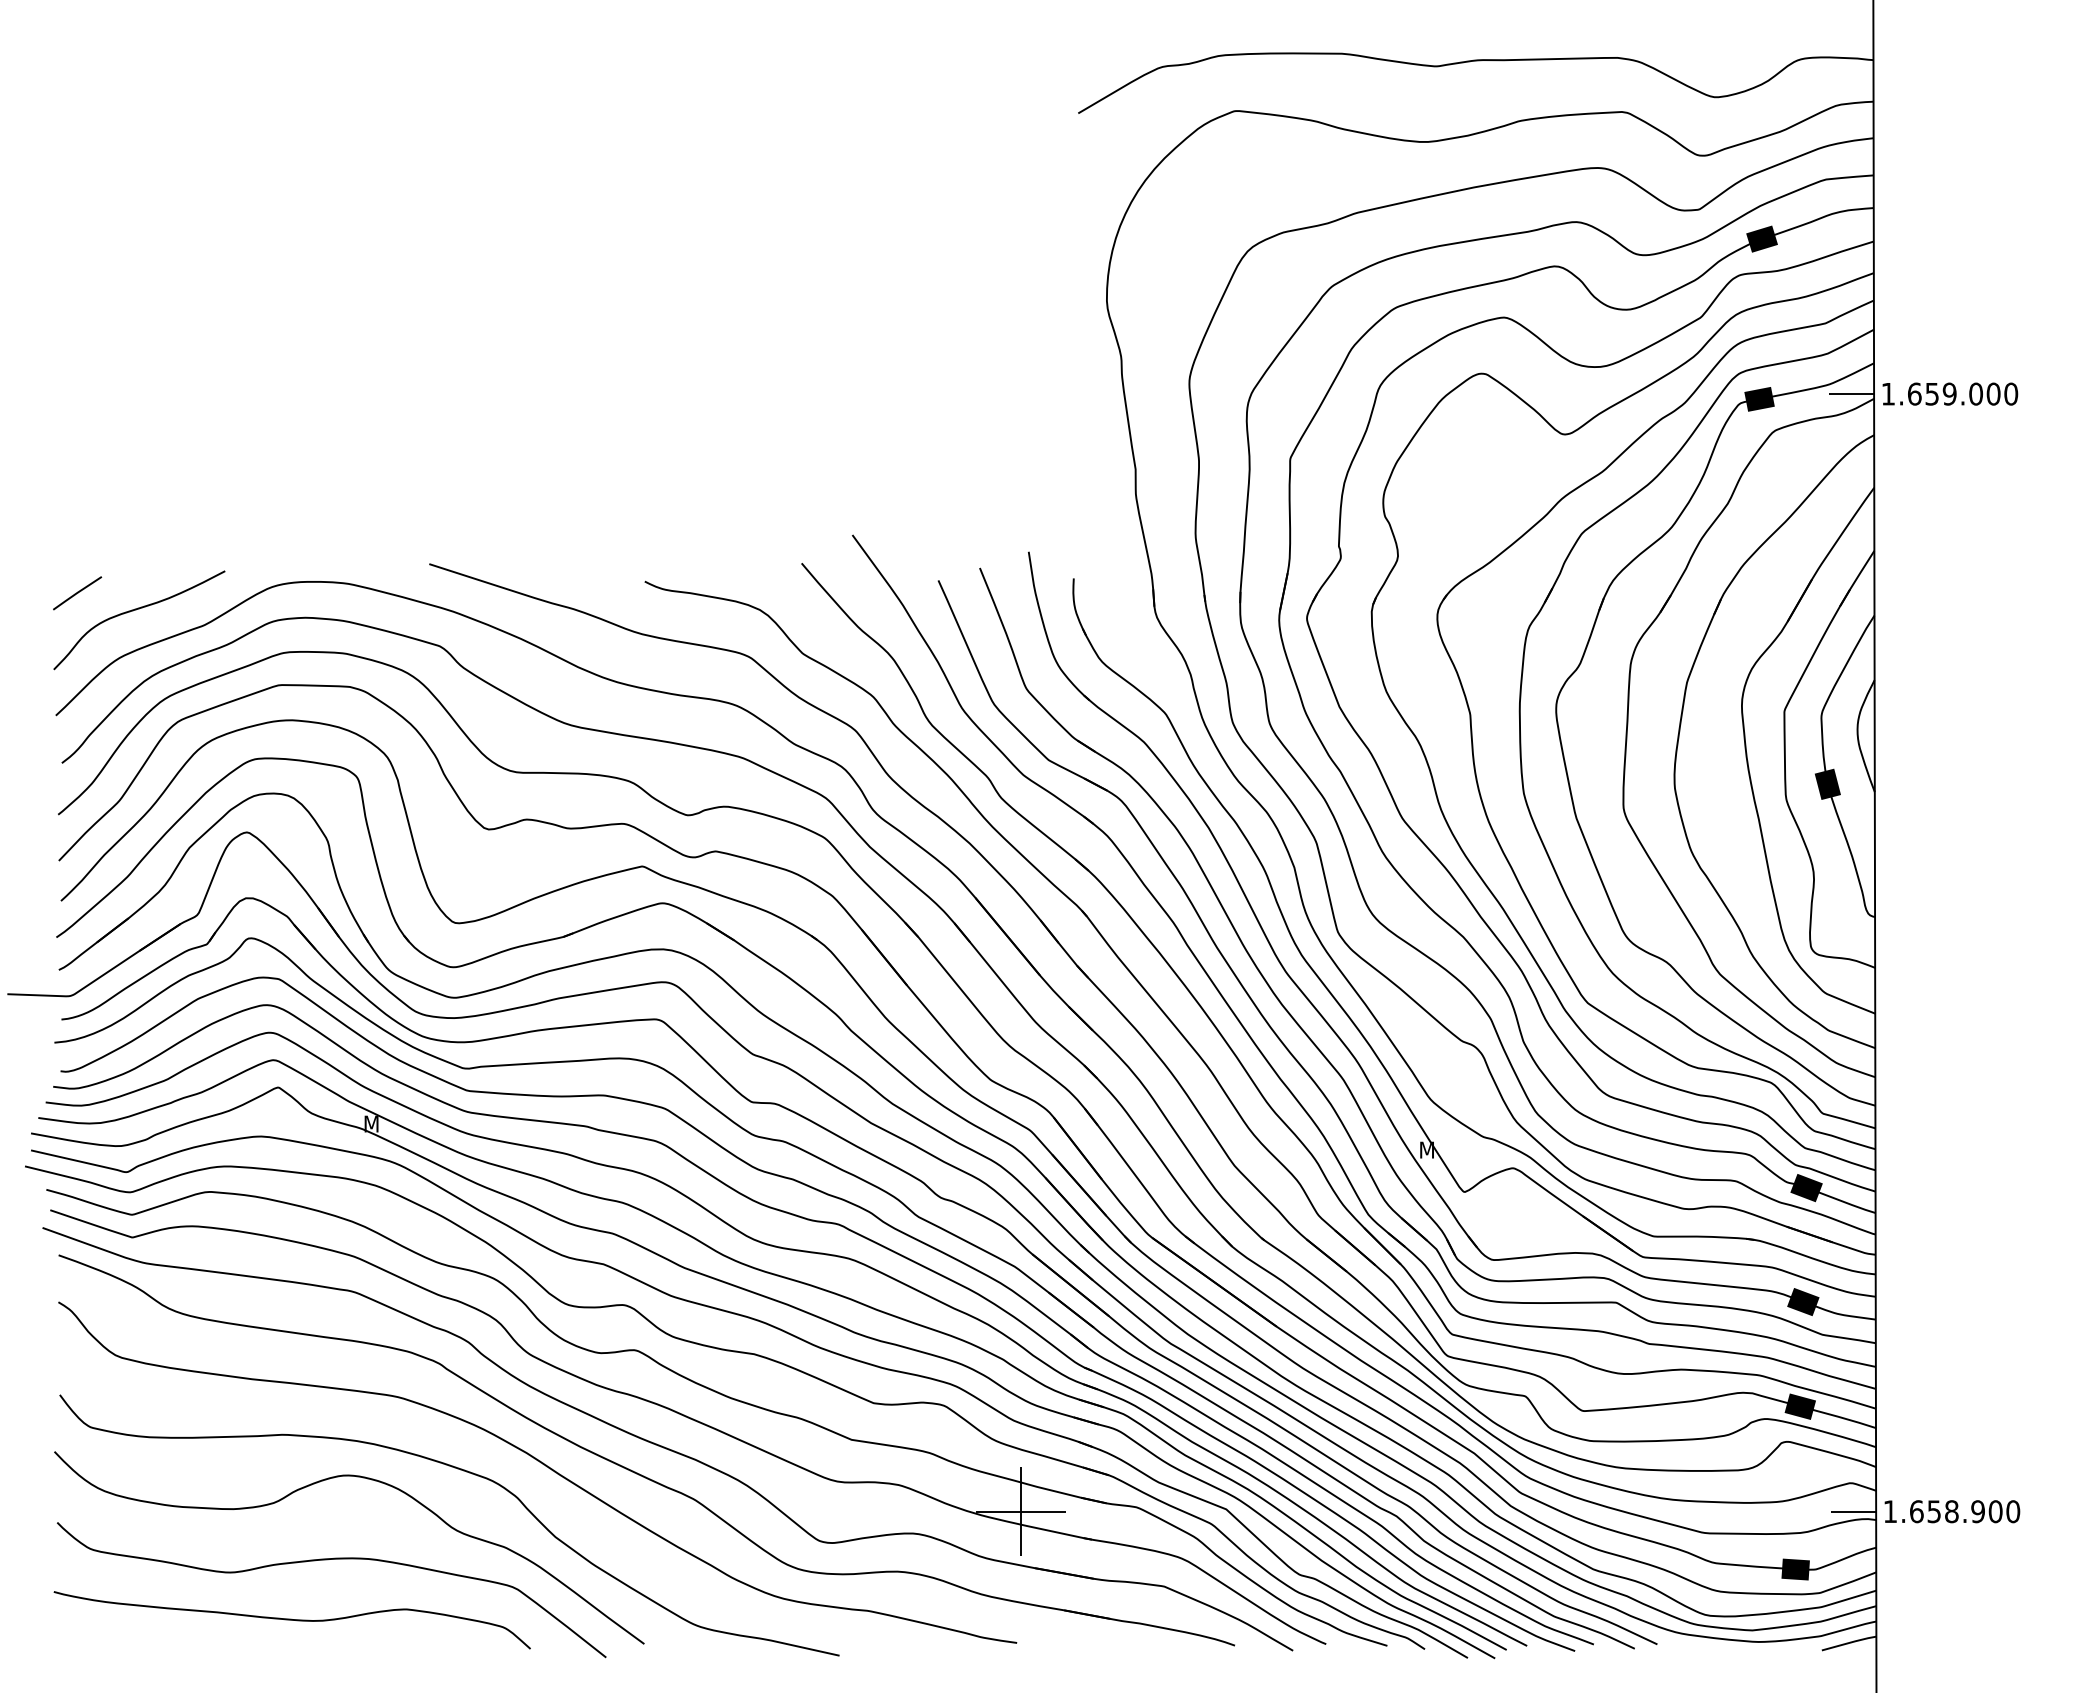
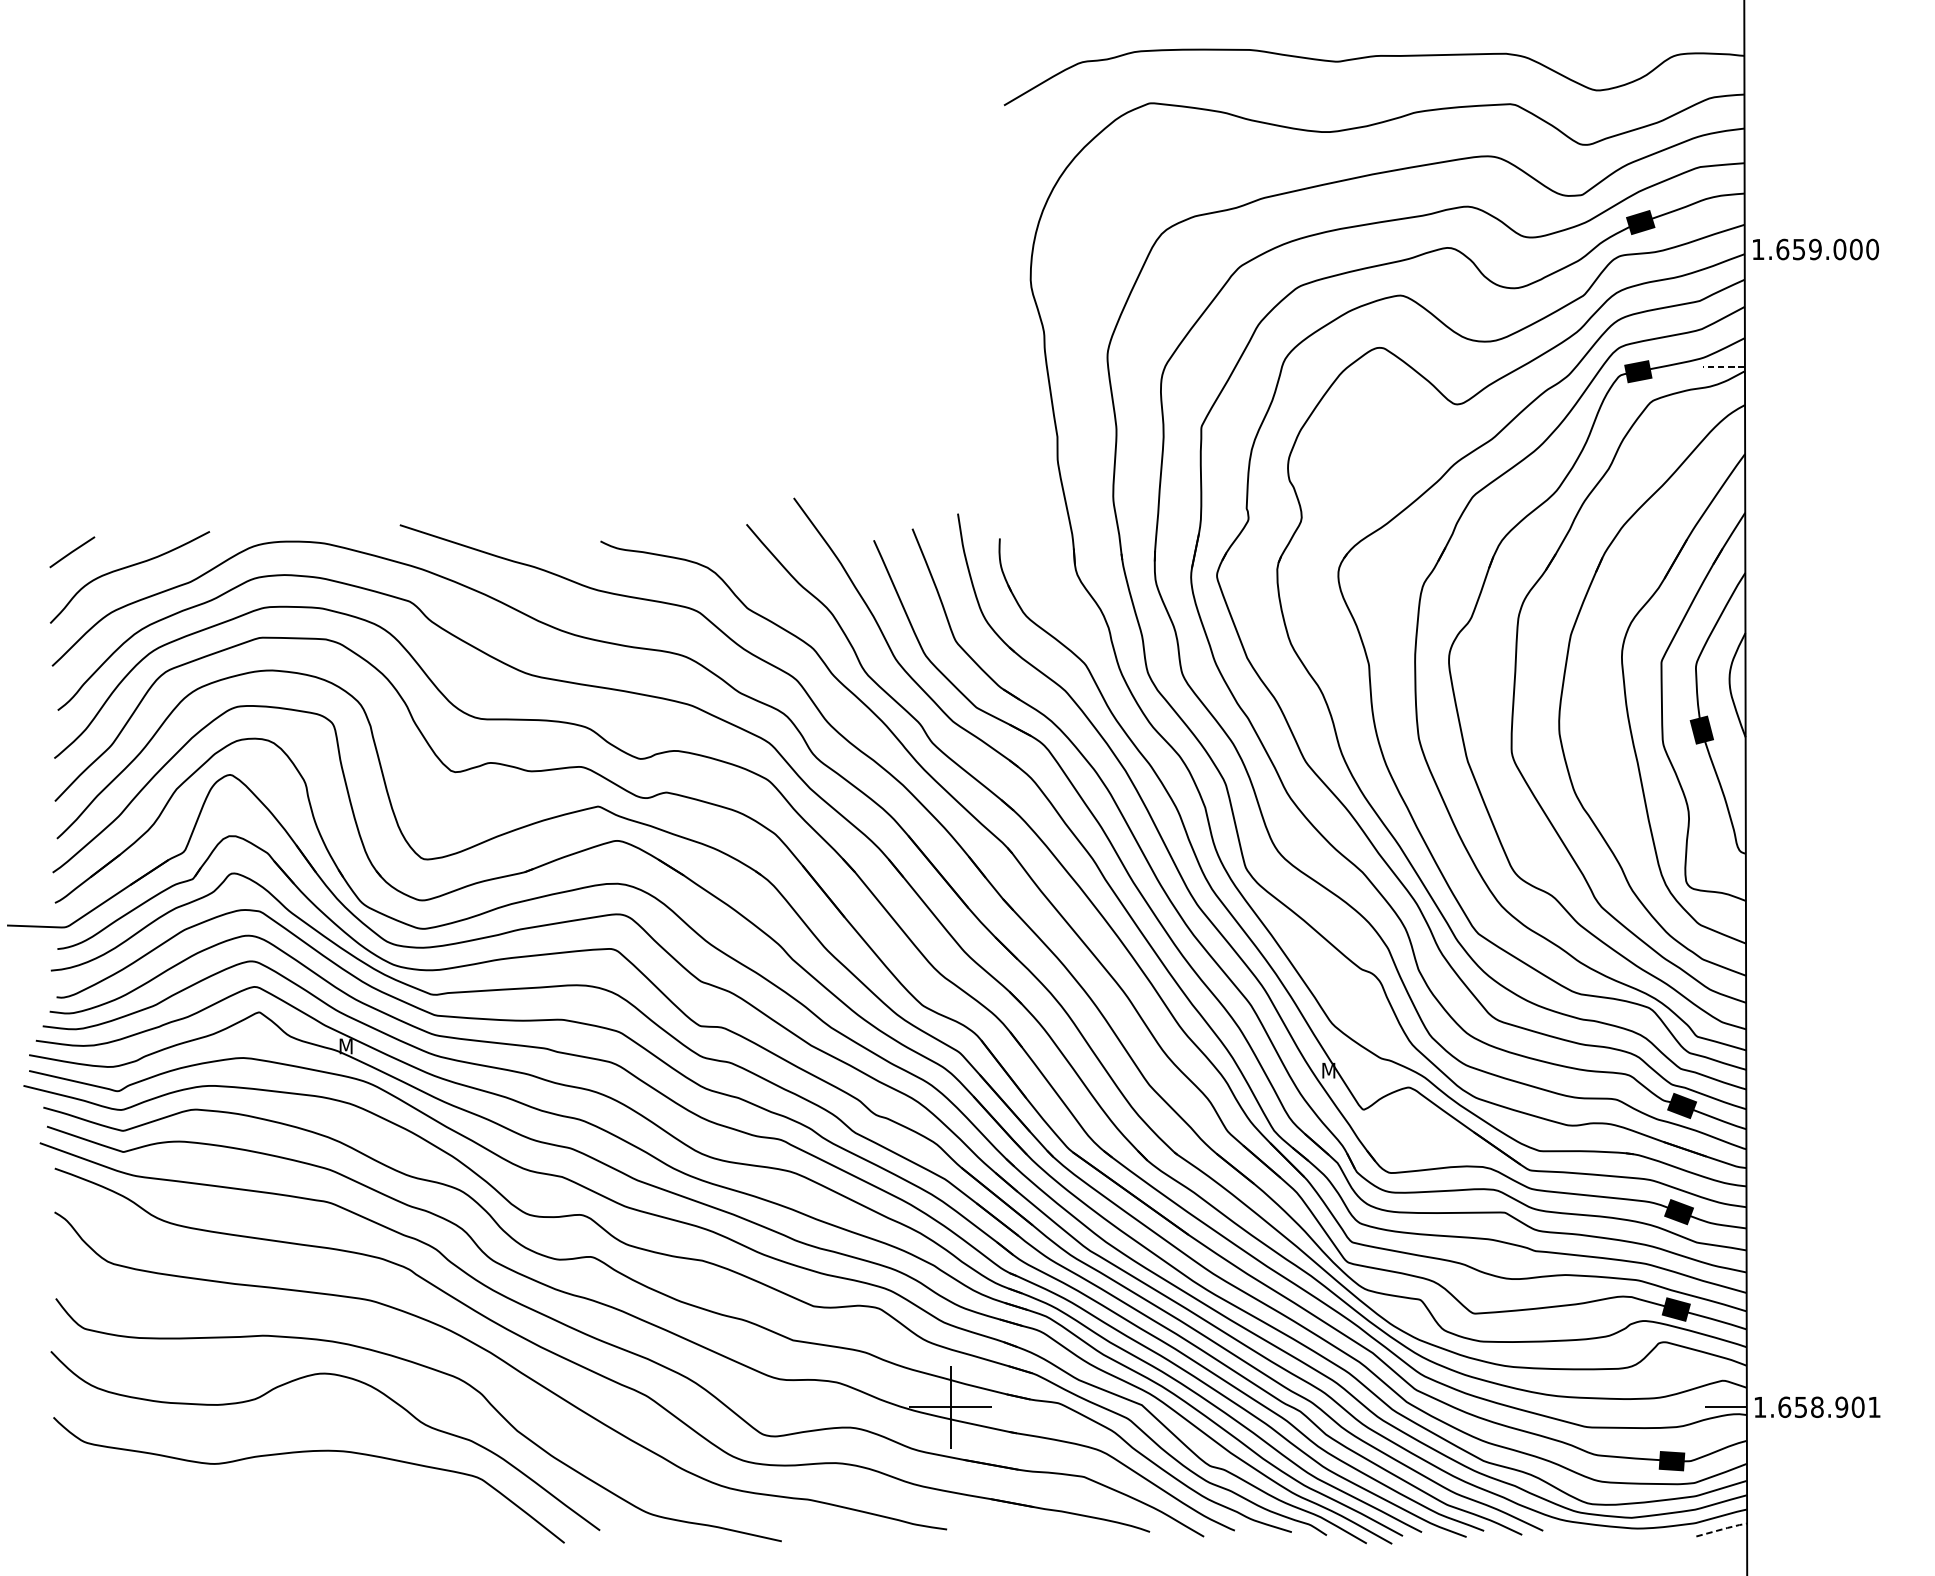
text: (1950, 393) -> (1816, 248), moved
line: (1851, 394) -> (1723, 367), solid -> dashed
text: (2013, 1511) -> (1874, 1407), 1.658.900 -> 1.658.901
curve: (291, 1620) -> (271, 1508), removed
line: (1850, 1642) -> (1723, 1529), solid -> dashed

